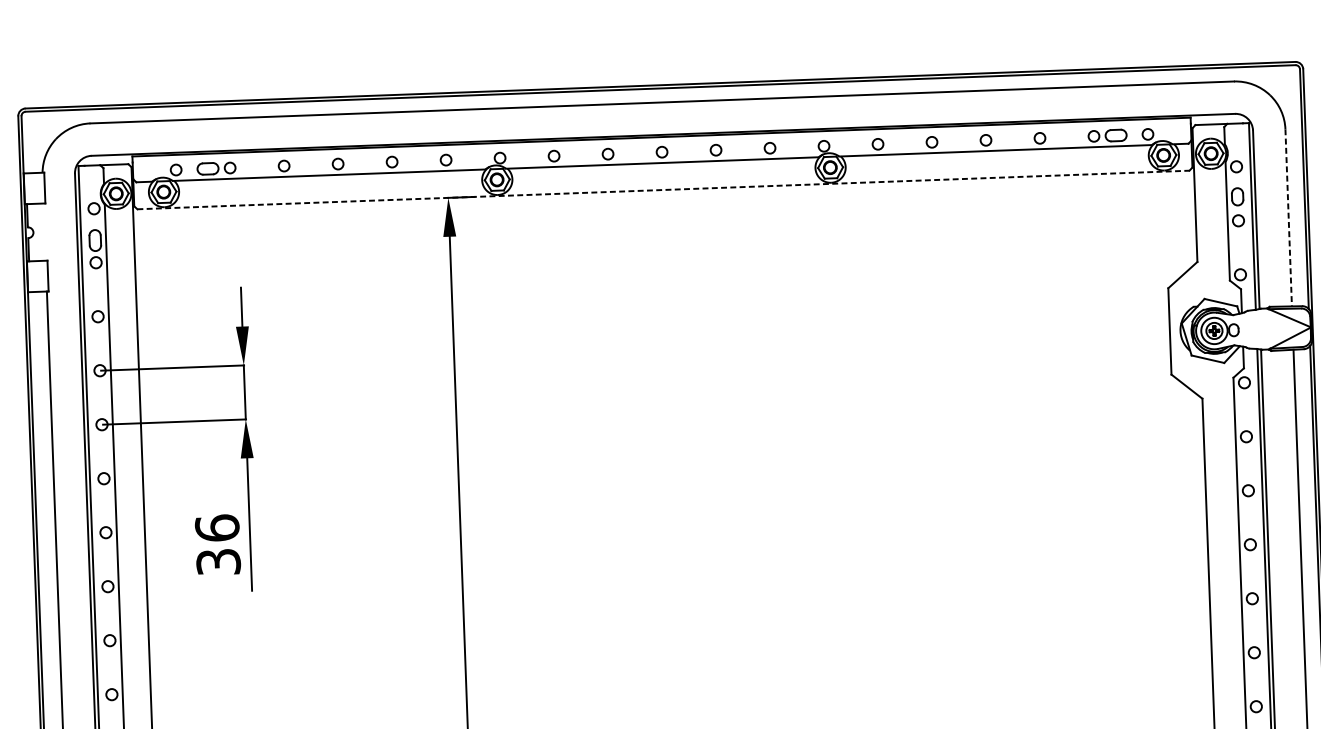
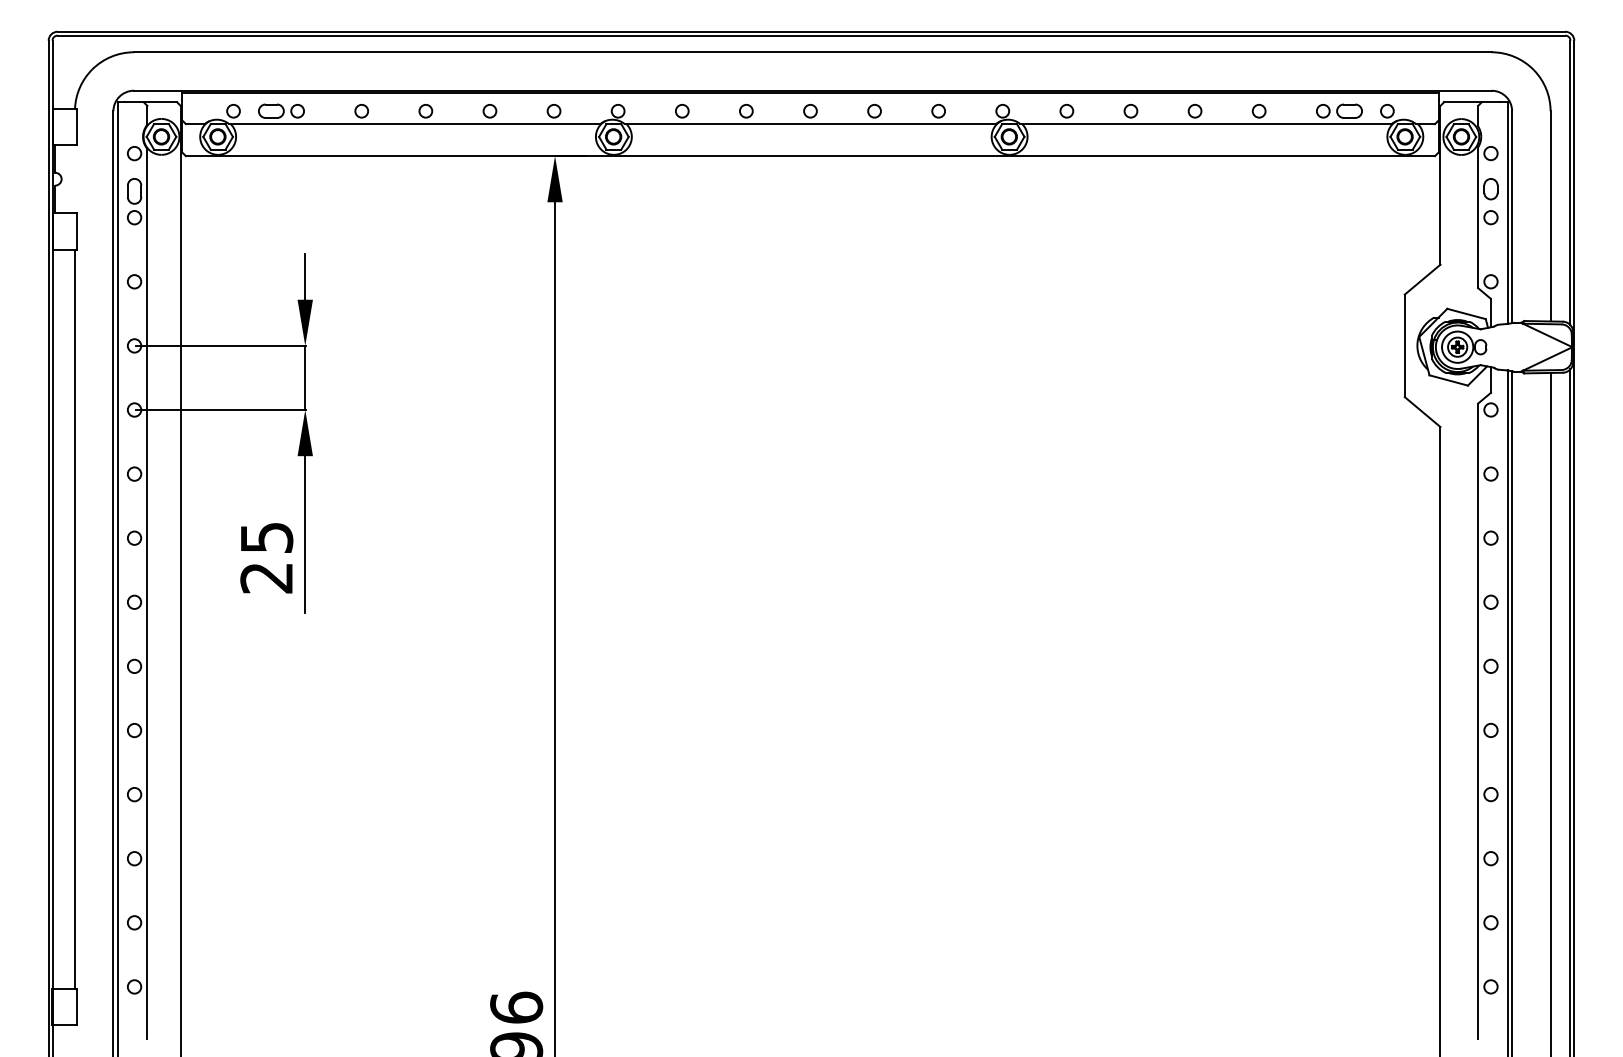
line: (663, 190) -> (810, 156), dashed -> solid
line: (1288, 217) -> (1550, 216), dashed -> solid
text: (217, 544) -> (266, 557), 36 -> 25

